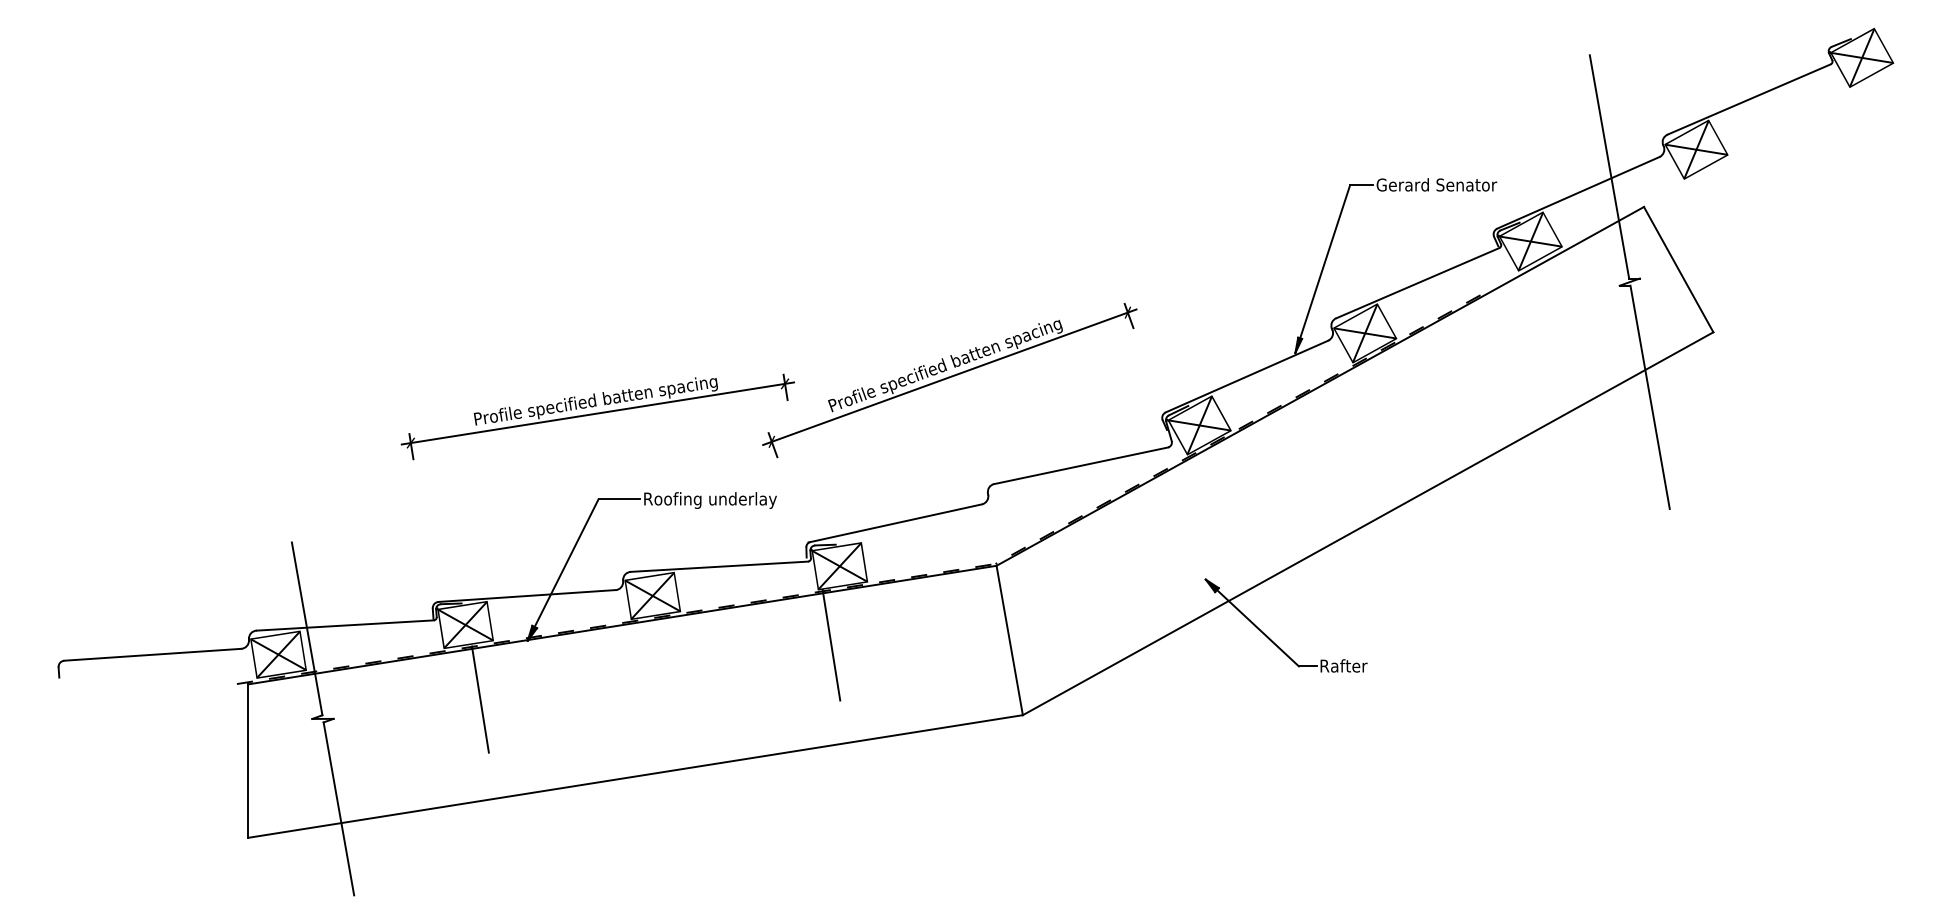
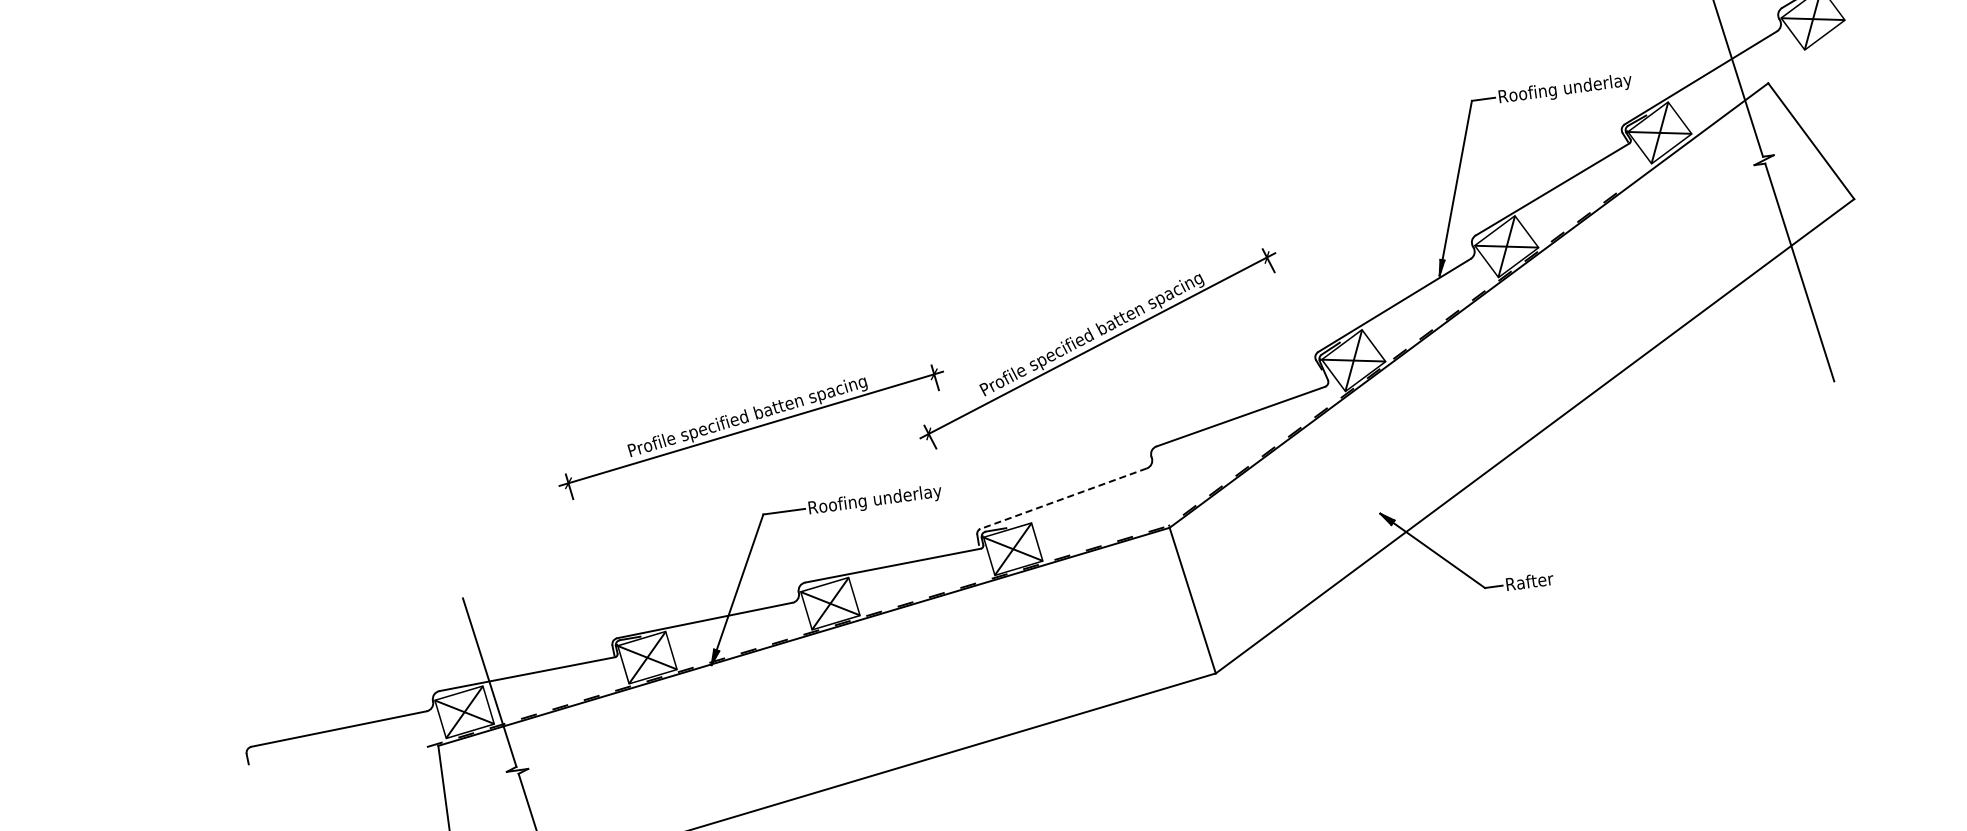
text: (1442, 186) -> (1564, 89), Gerard Senator -> Roofing underlay
line: (895, 523) -> (1063, 499), solid -> dashed
line: (831, 644) -> (1015, 628), removed
line: (479, 699) -> (671, 730), removed

